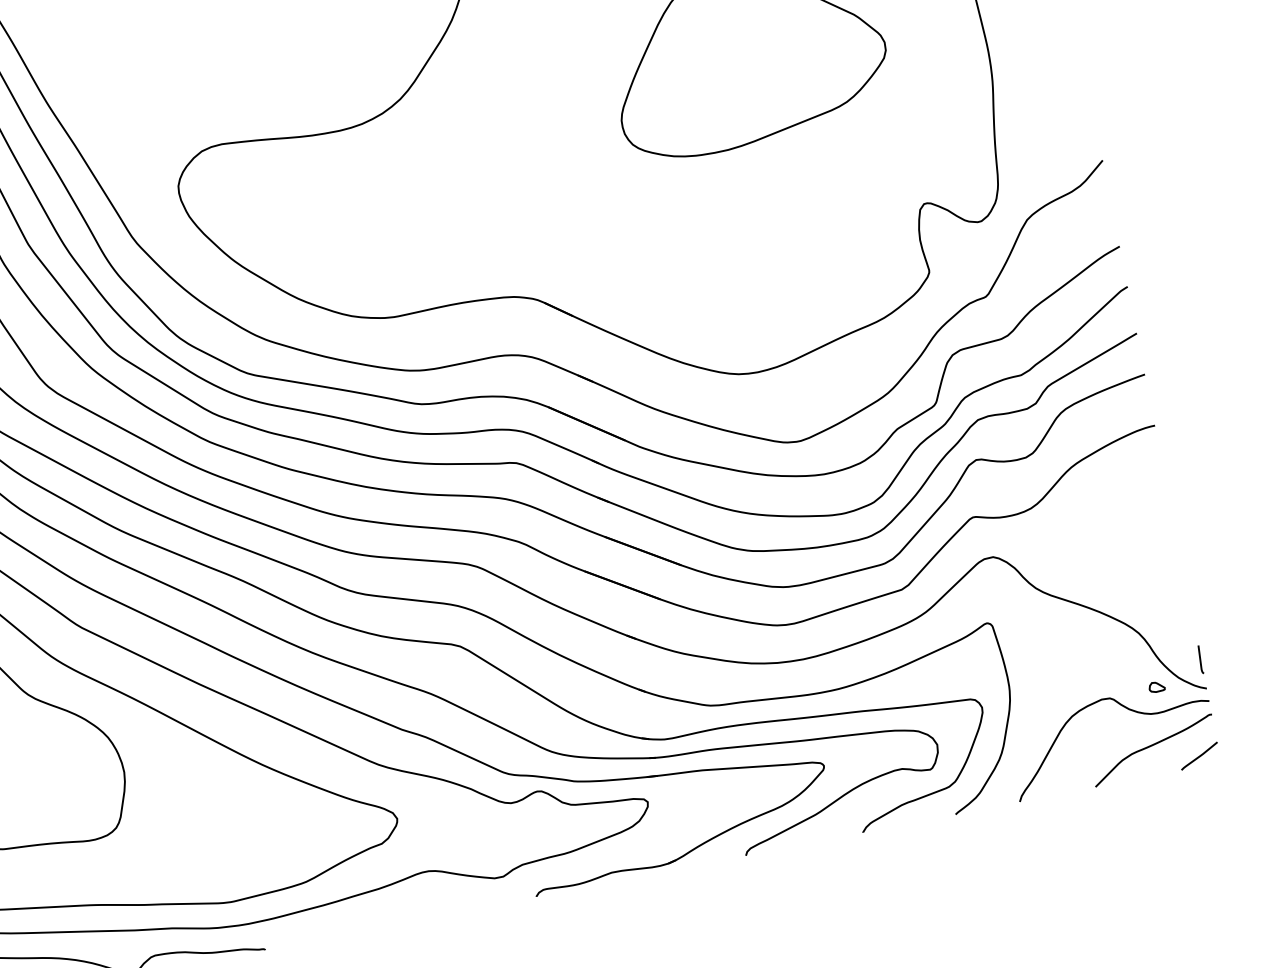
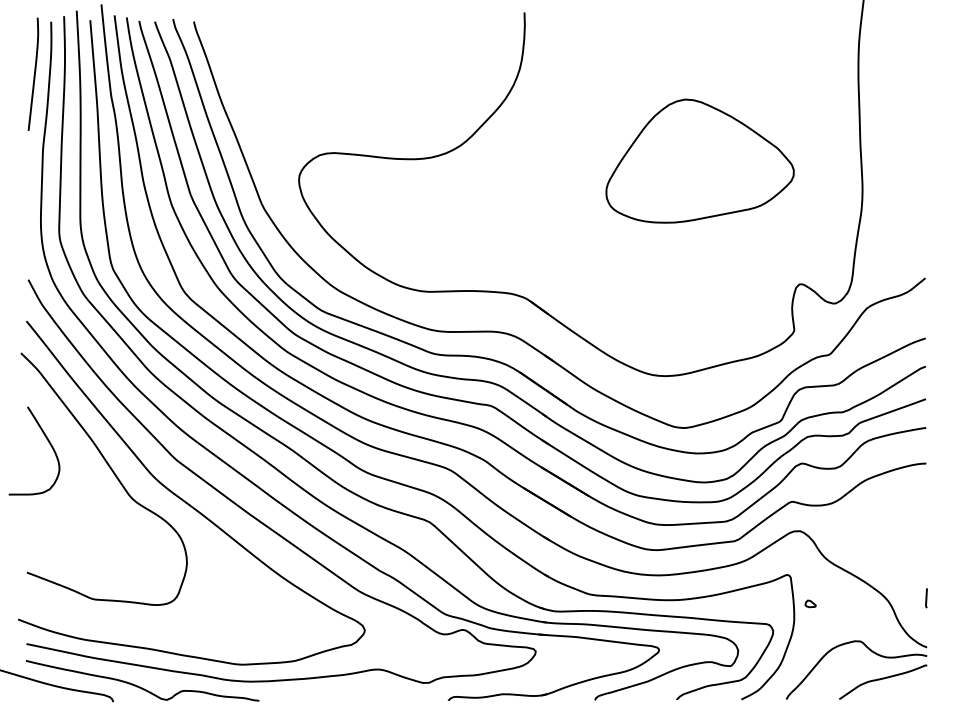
line: (1200, 660) -> (926, 598), moved
part: (1156, 686) -> (810, 603), moved
line: (1199, 755) -> (913, 691), removed

